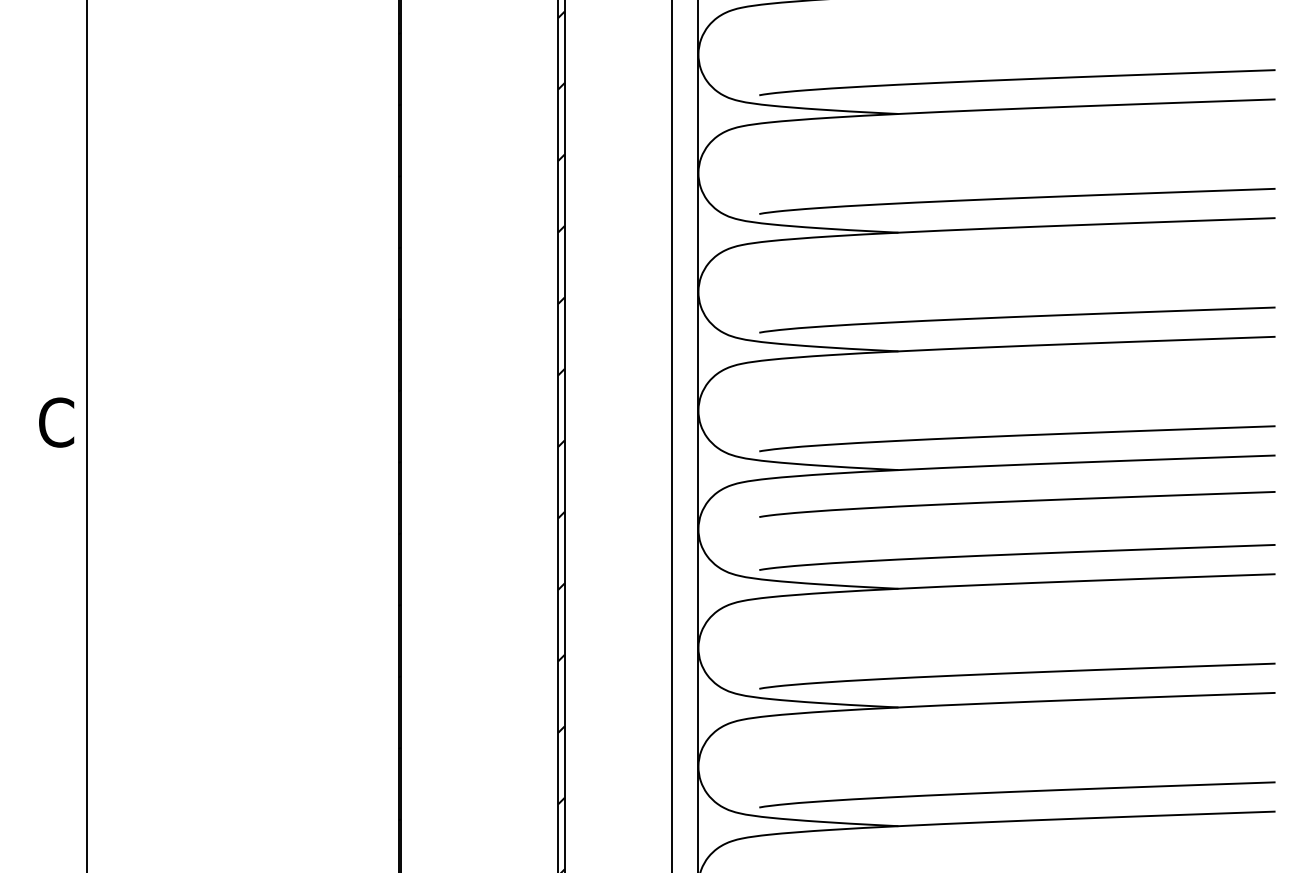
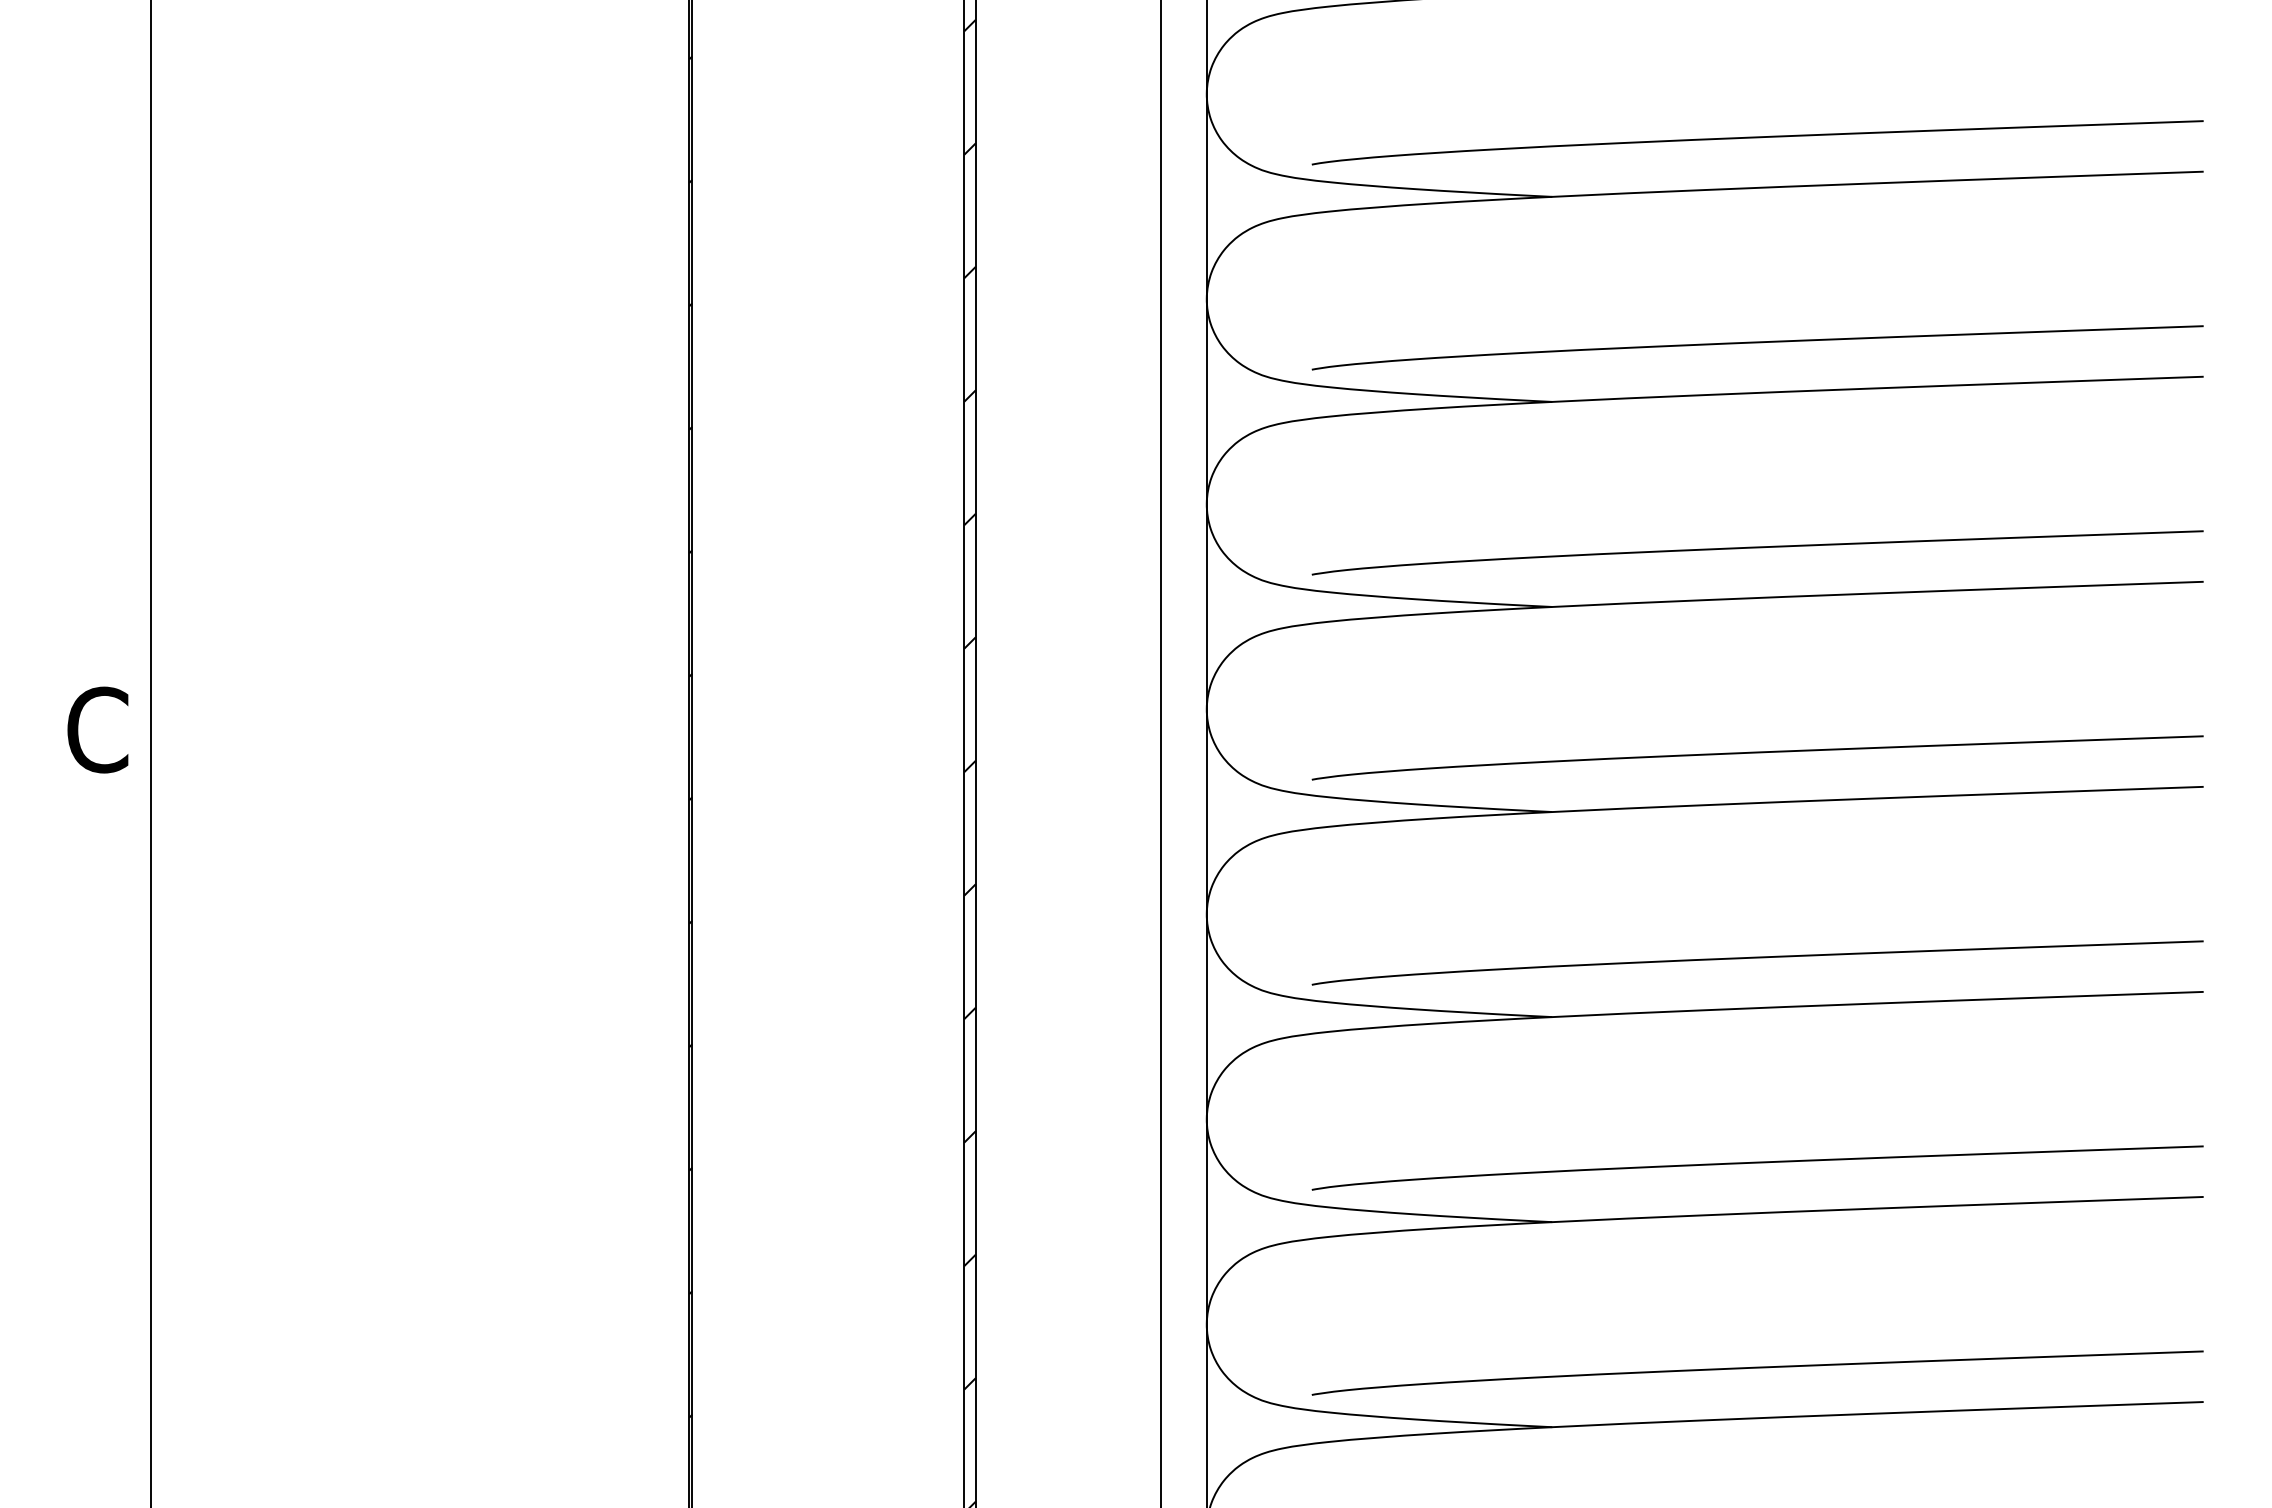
curve: (1017, 502) -> (1757, 868), removed

